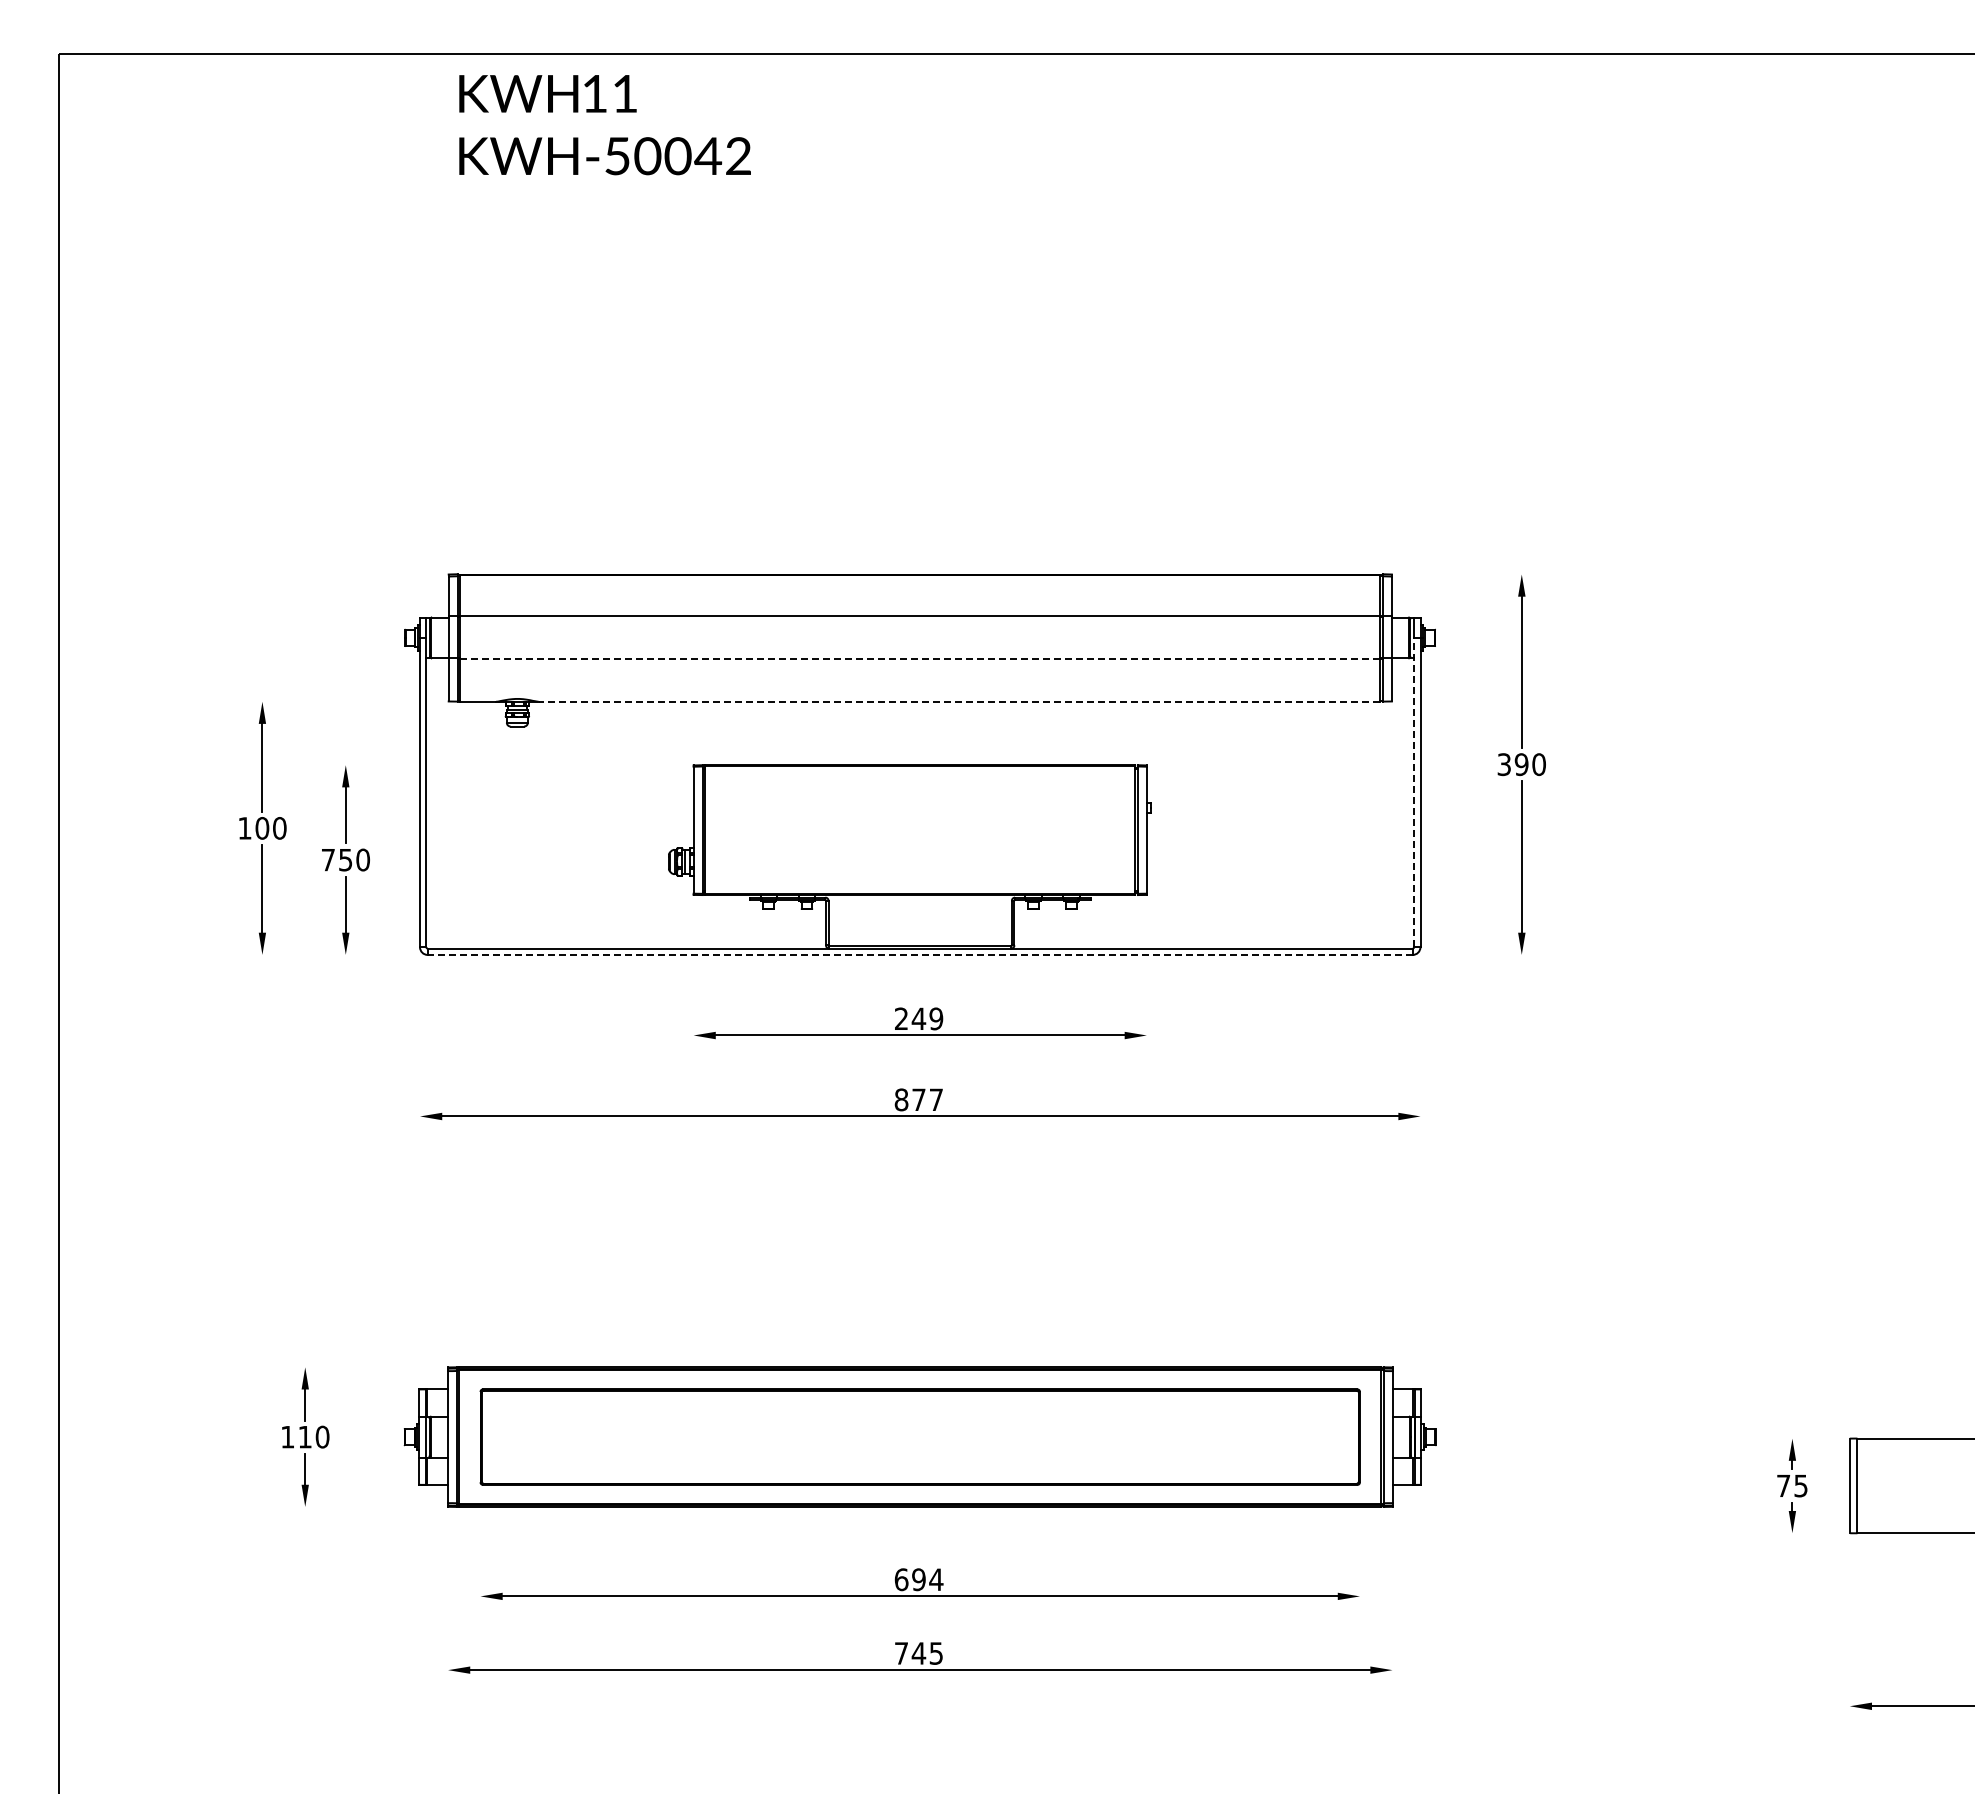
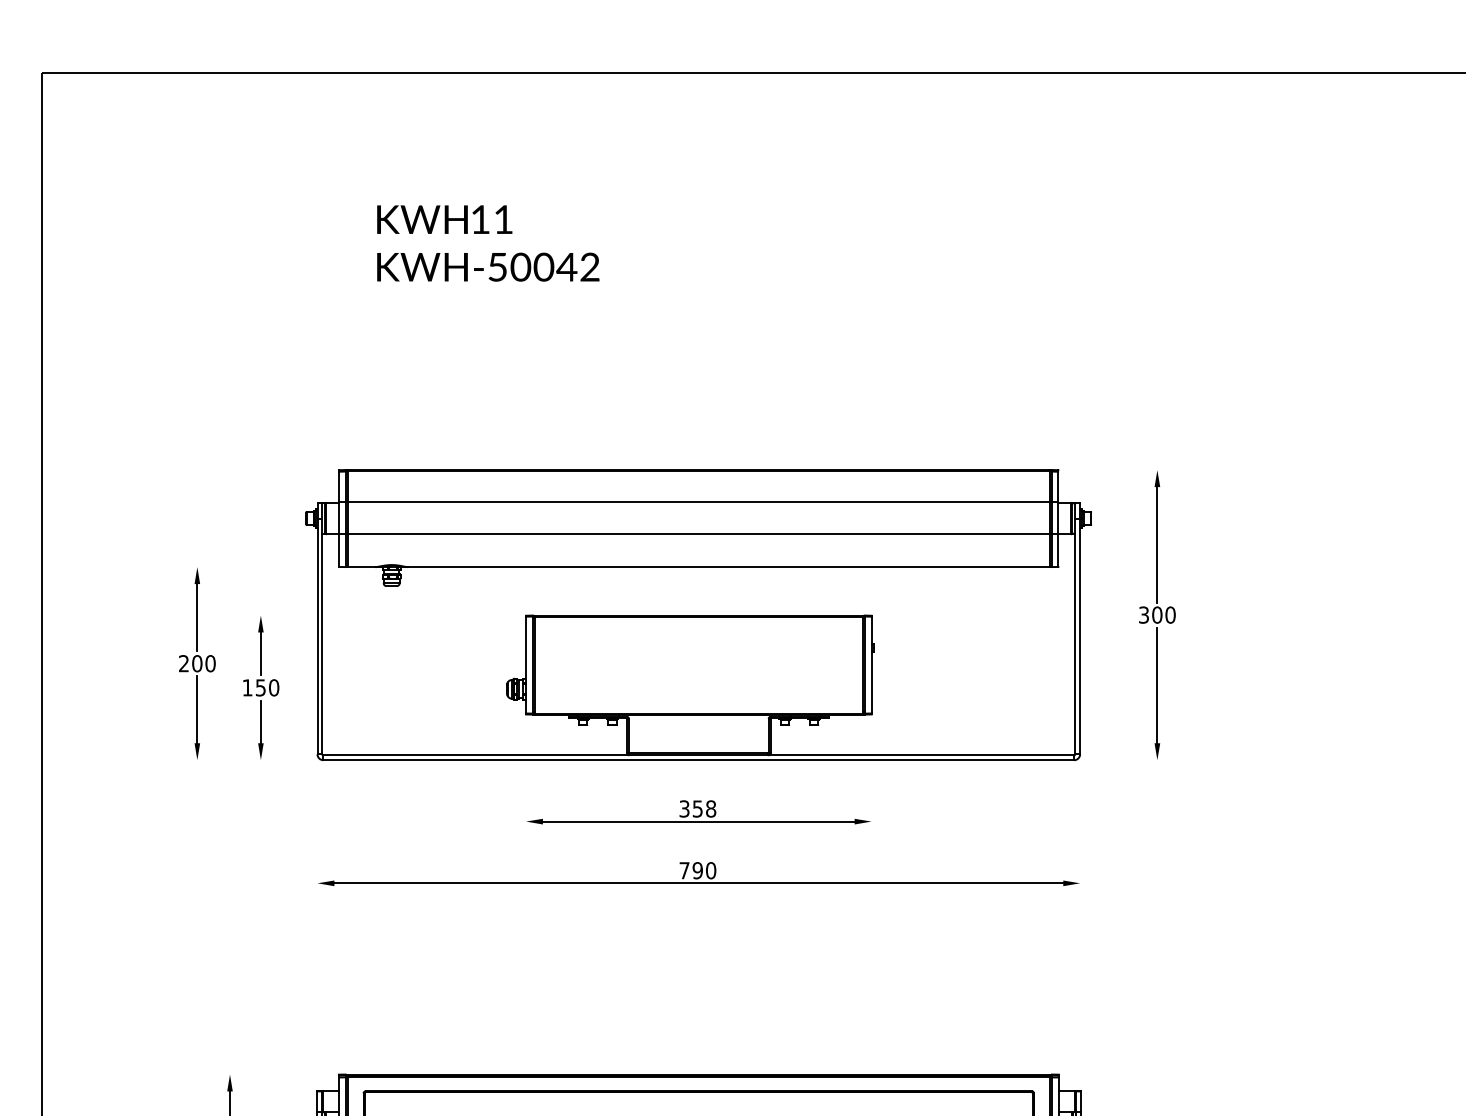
text: (604, 125) -> (487, 243), moved
line: (919, 658) -> (698, 534), dashed -> solid
line: (959, 701) -> (728, 567), dashed -> solid
text: (1521, 764) -> (1157, 615), 390 -> 300
line: (1414, 792) -> (1075, 636), dashed -> solid
text: (244, 828) -> (183, 663), 100 -> 200
text: (328, 860) -> (247, 688), 750 -> 150
line: (920, 954) -> (699, 759), dashed -> solid
text: (919, 1018) -> (698, 808), 249 -> 358
text: (918, 1099) -> (697, 870), 877 -> 790

